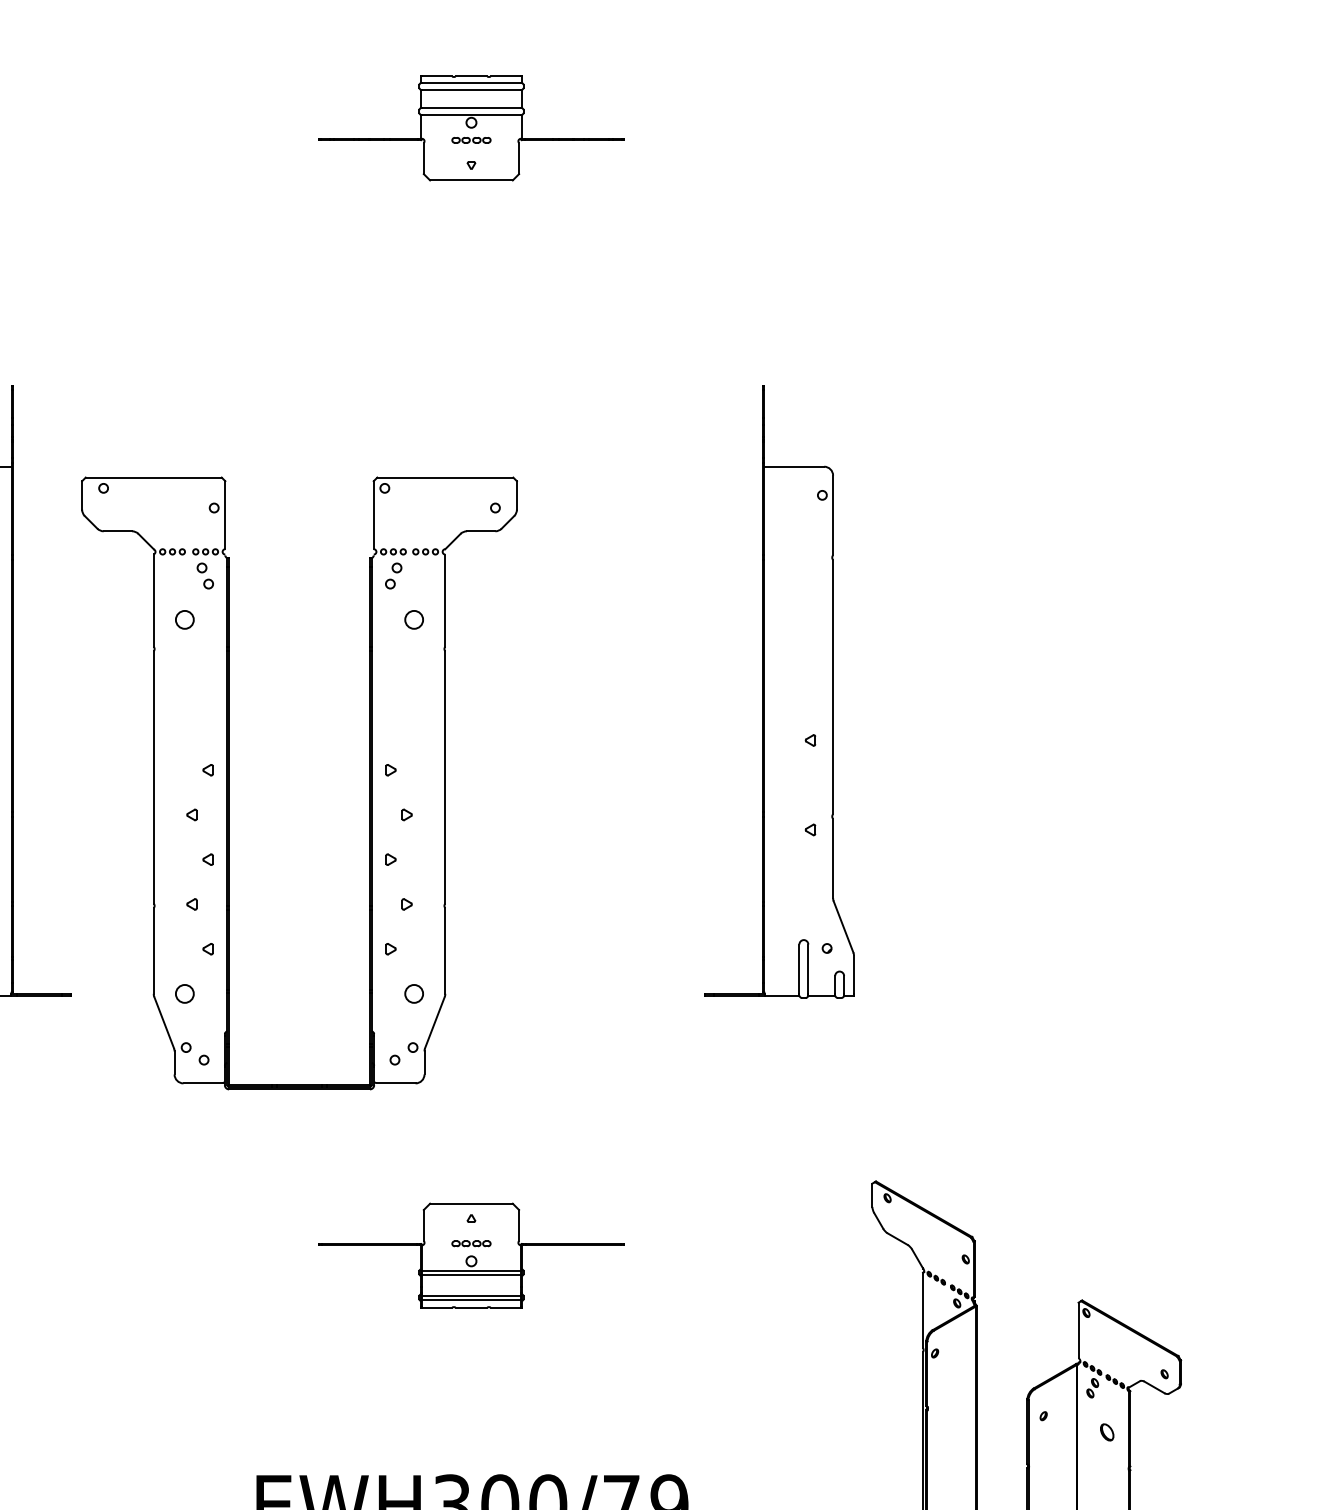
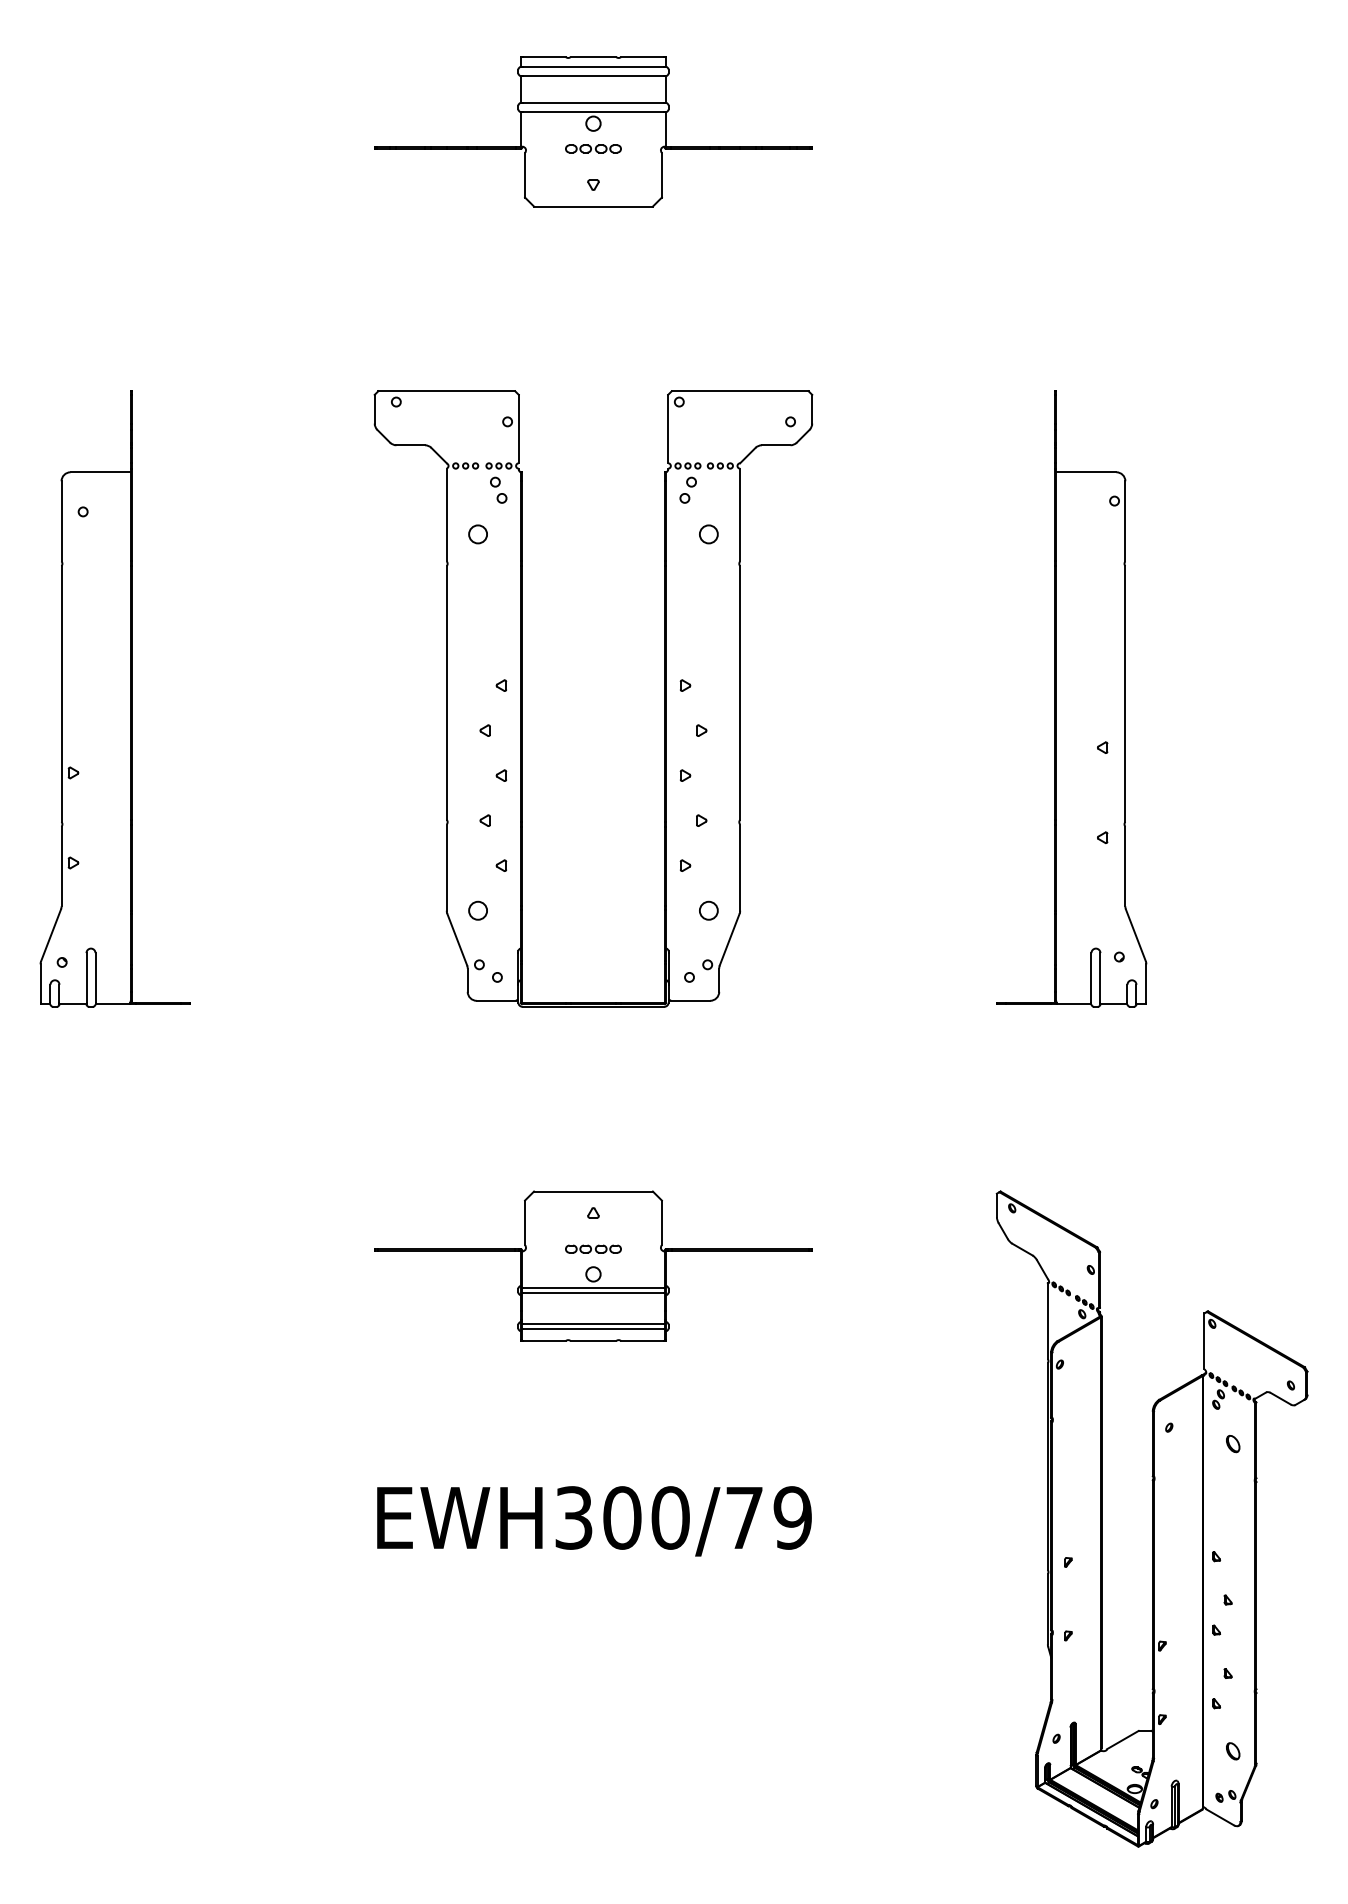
part: (471, 128) -> (593, 131), size x1.43
part: (779, 691) -> (1071, 698), moved
part: (229, 782) -> (522, 698), moved
part: (471, 1255) -> (593, 1265), size x1.43

